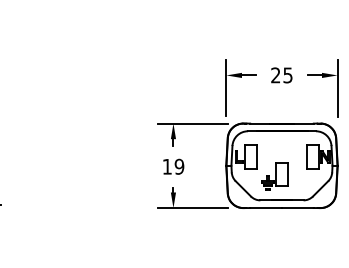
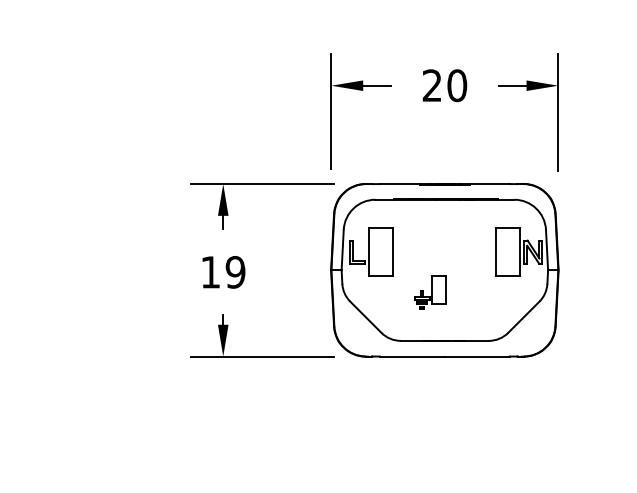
text: (287, 75) -> (456, 85), 25 -> 20
part: (274, 176) -> (429, 292), size x0.6

